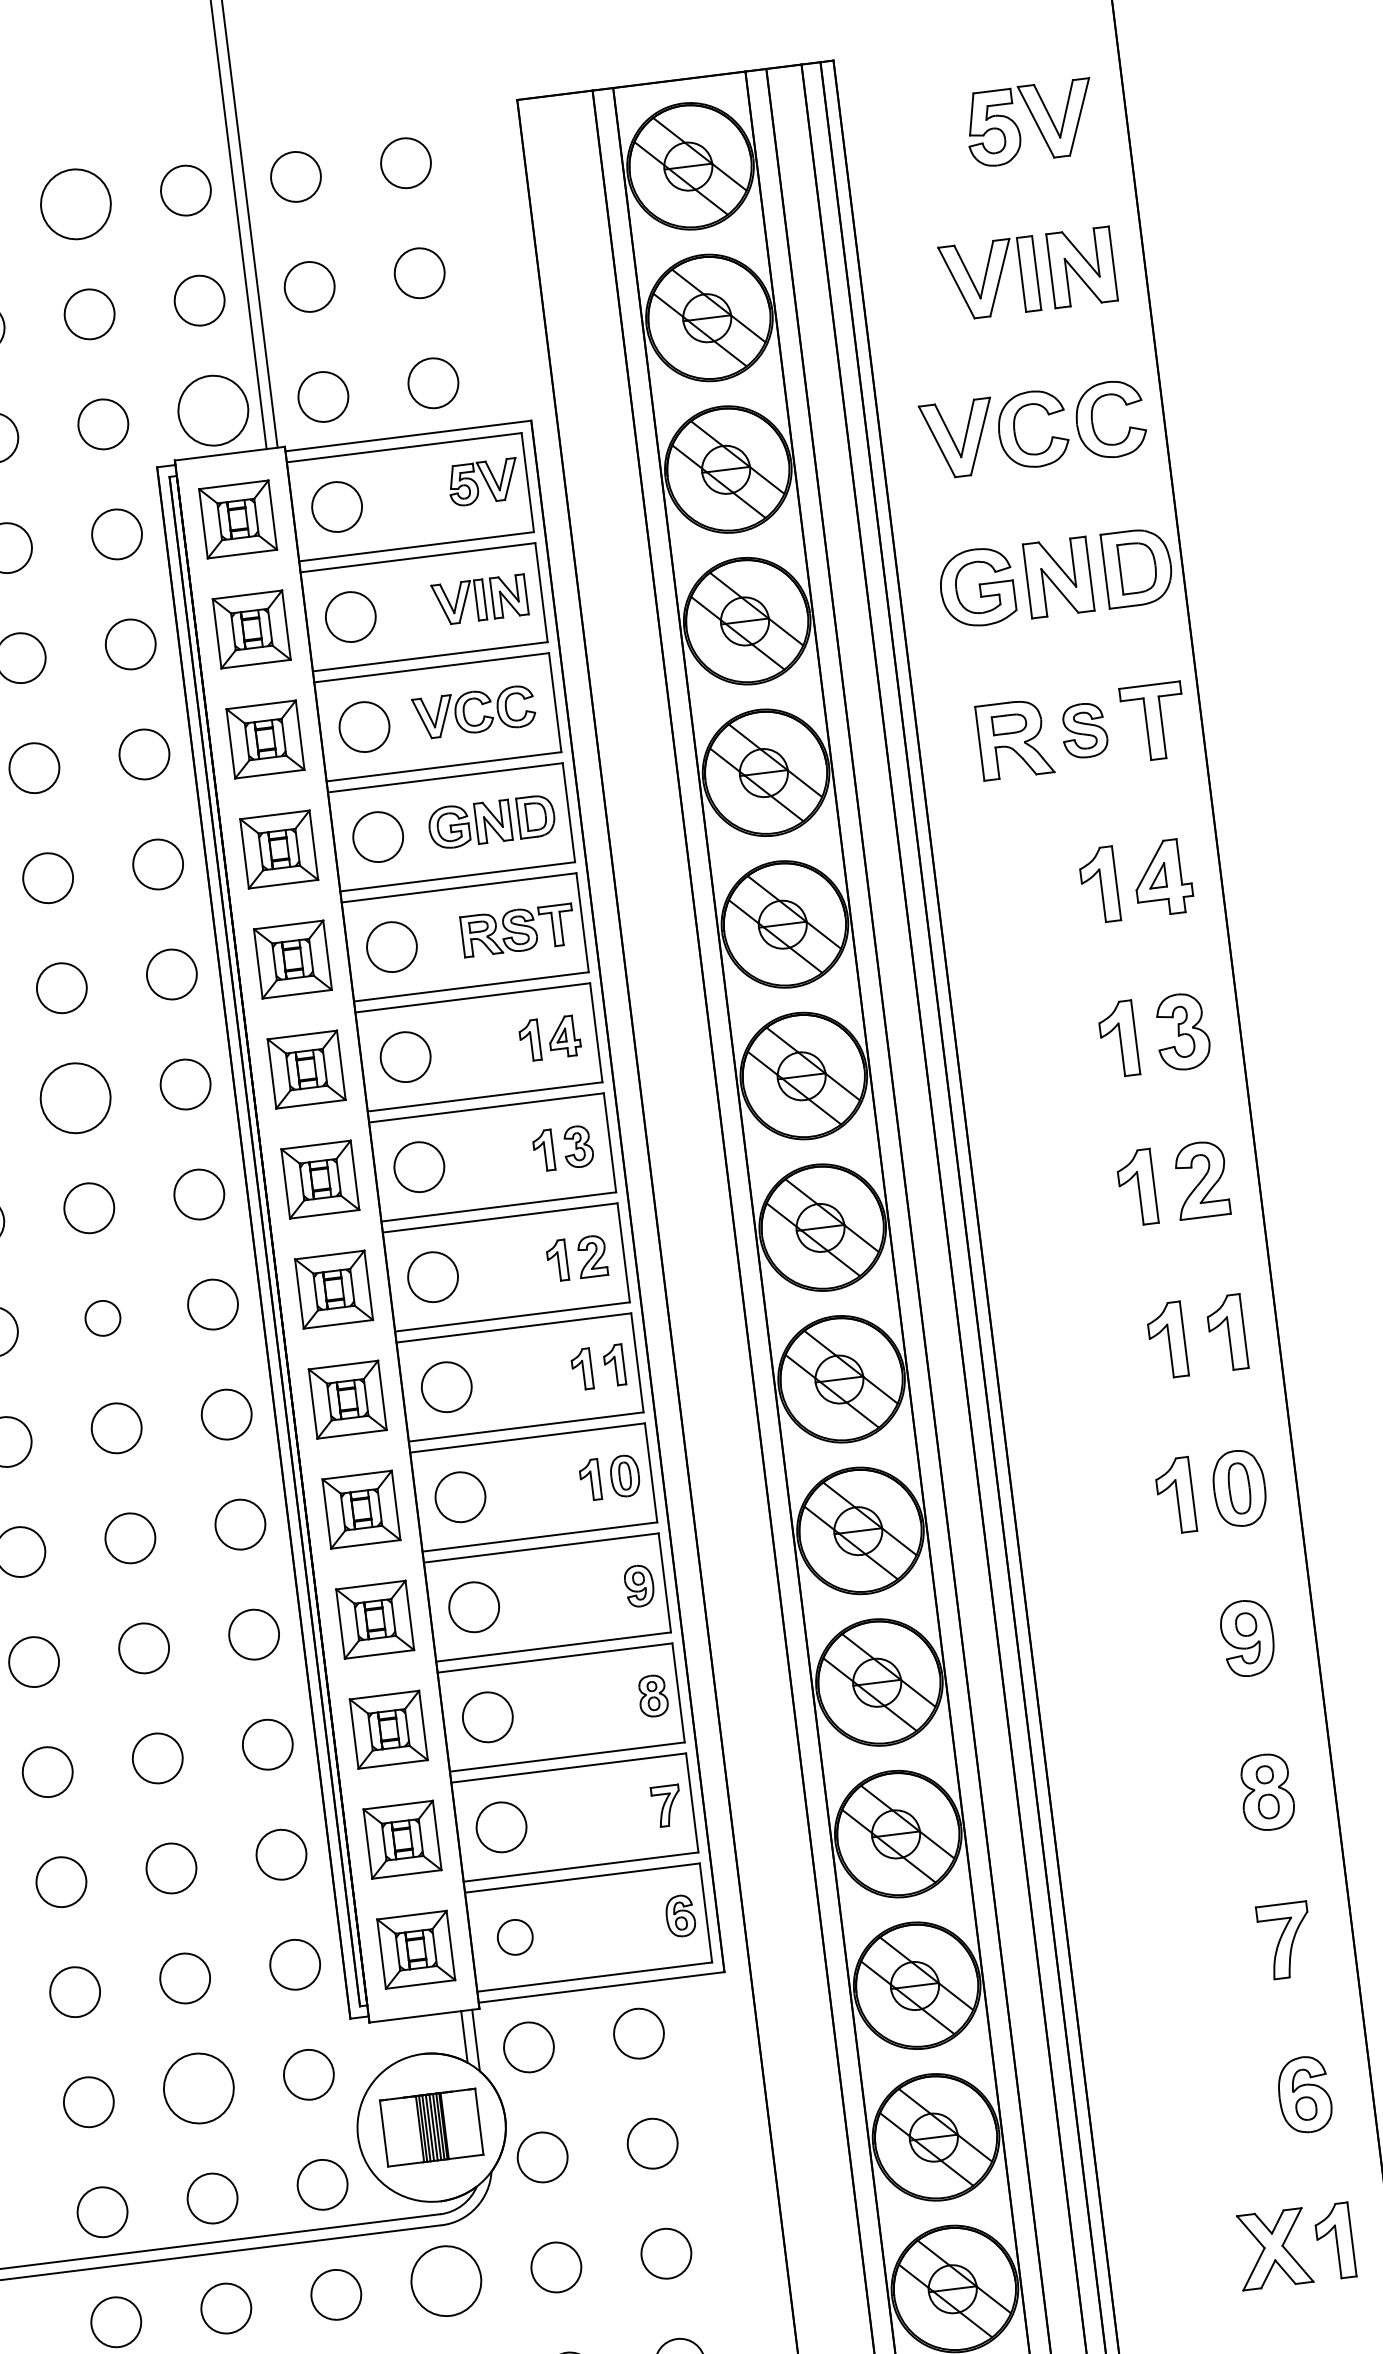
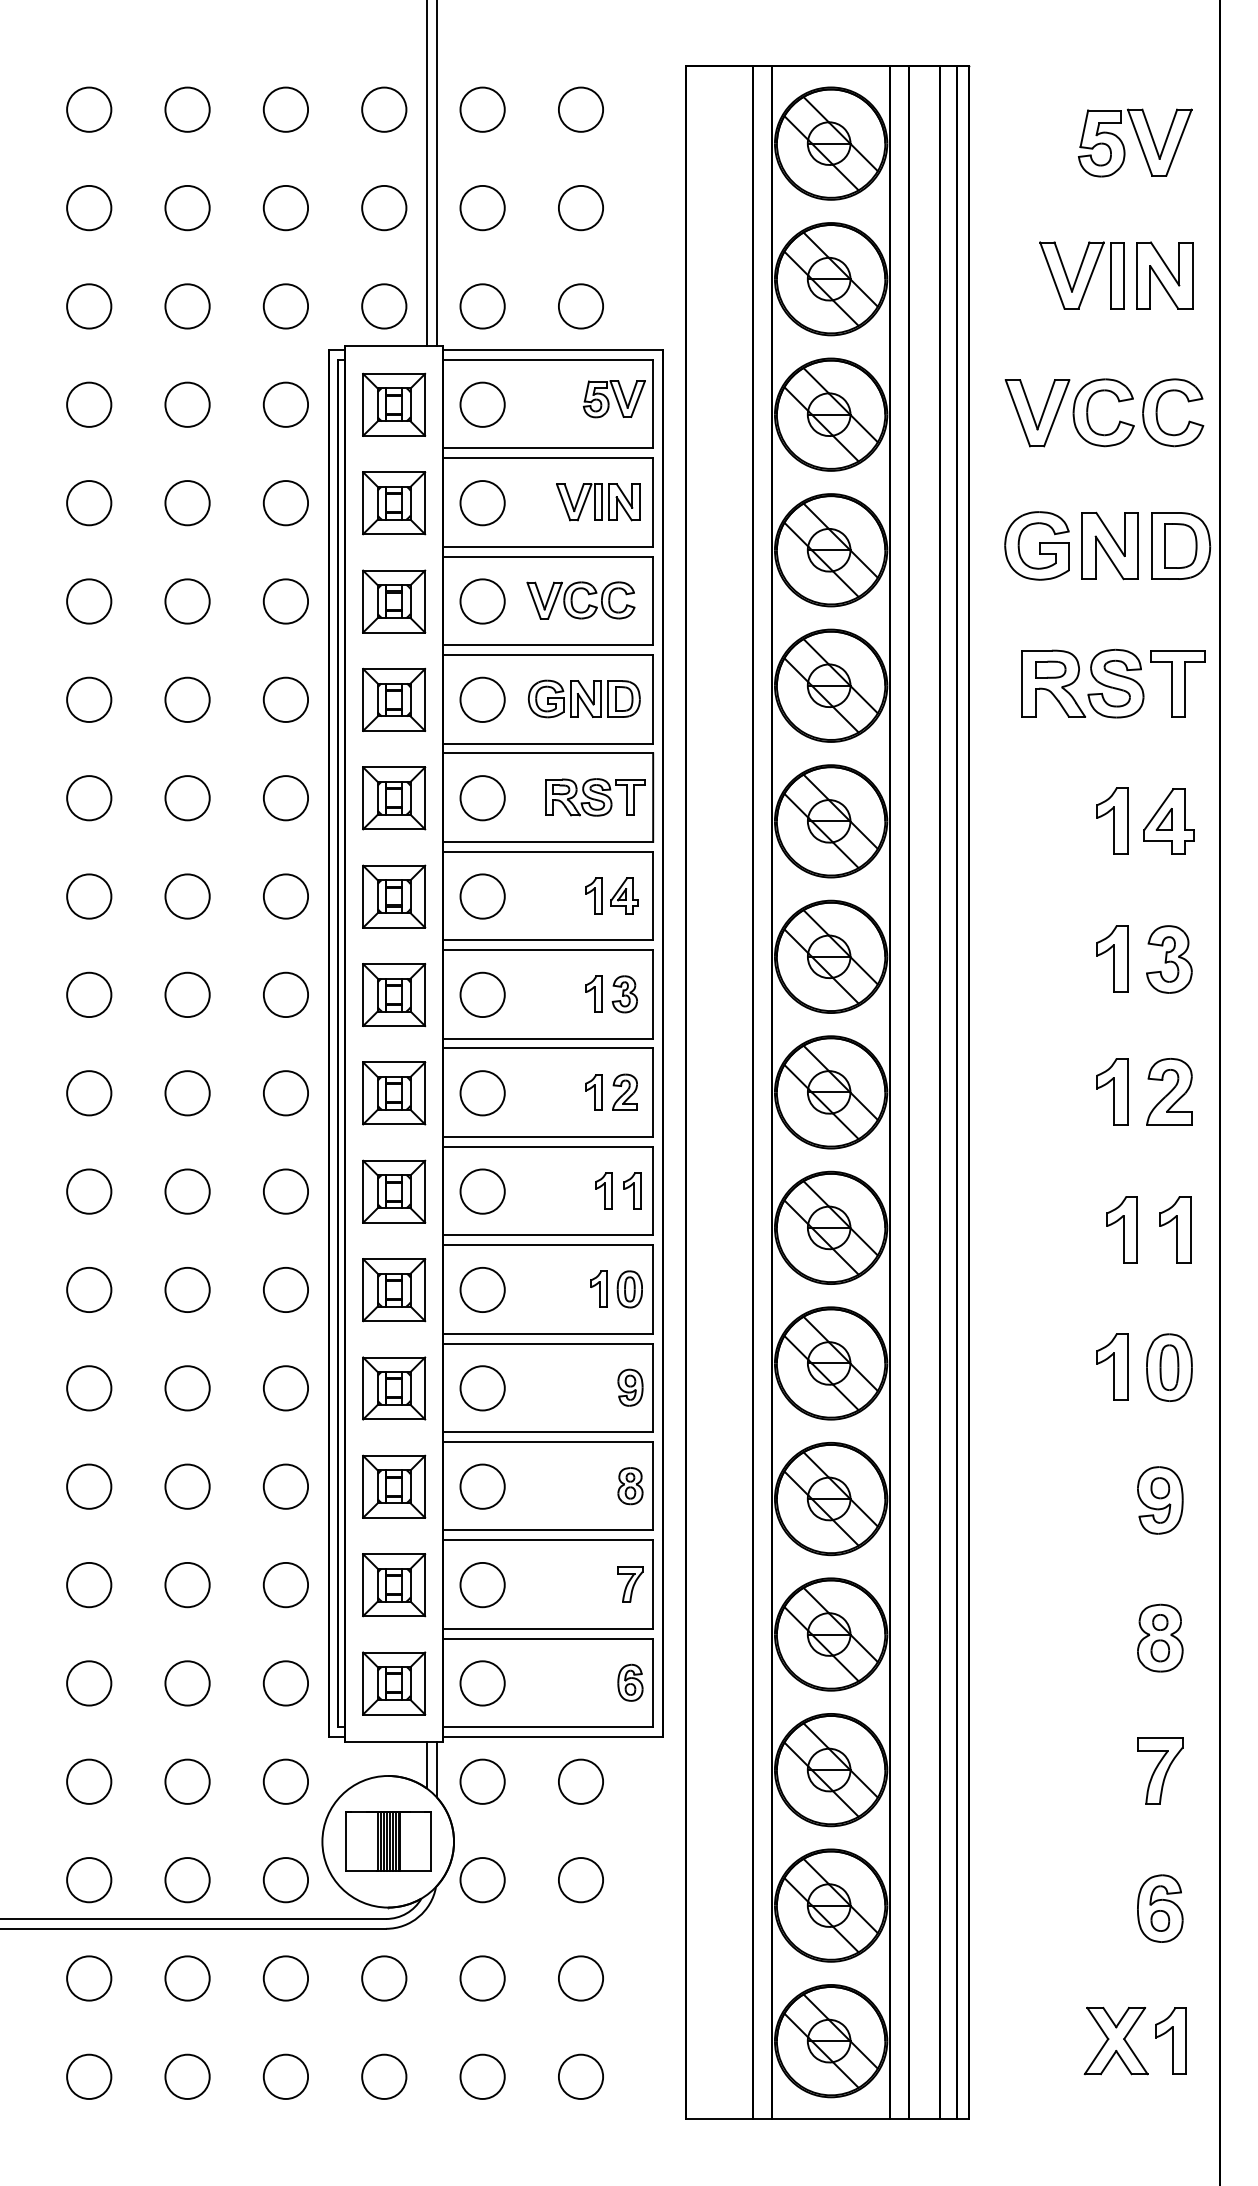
circle: (75, 204) -> (285, 109), size x0.71
circle: (213, 410) -> (384, 306), size x0.71
part: (1083, 730) -> (1115, 683), size x1.43
circle: (75, 1098) -> (187, 896), size x0.71
circle: (102, 1318) -> (187, 1093), size x1.43
circle: (515, 1937) -> (482, 1683), size x1.43
circle: (198, 2088) -> (187, 1781), size x0.71
circle: (446, 2281) -> (384, 1978), size x0.71

